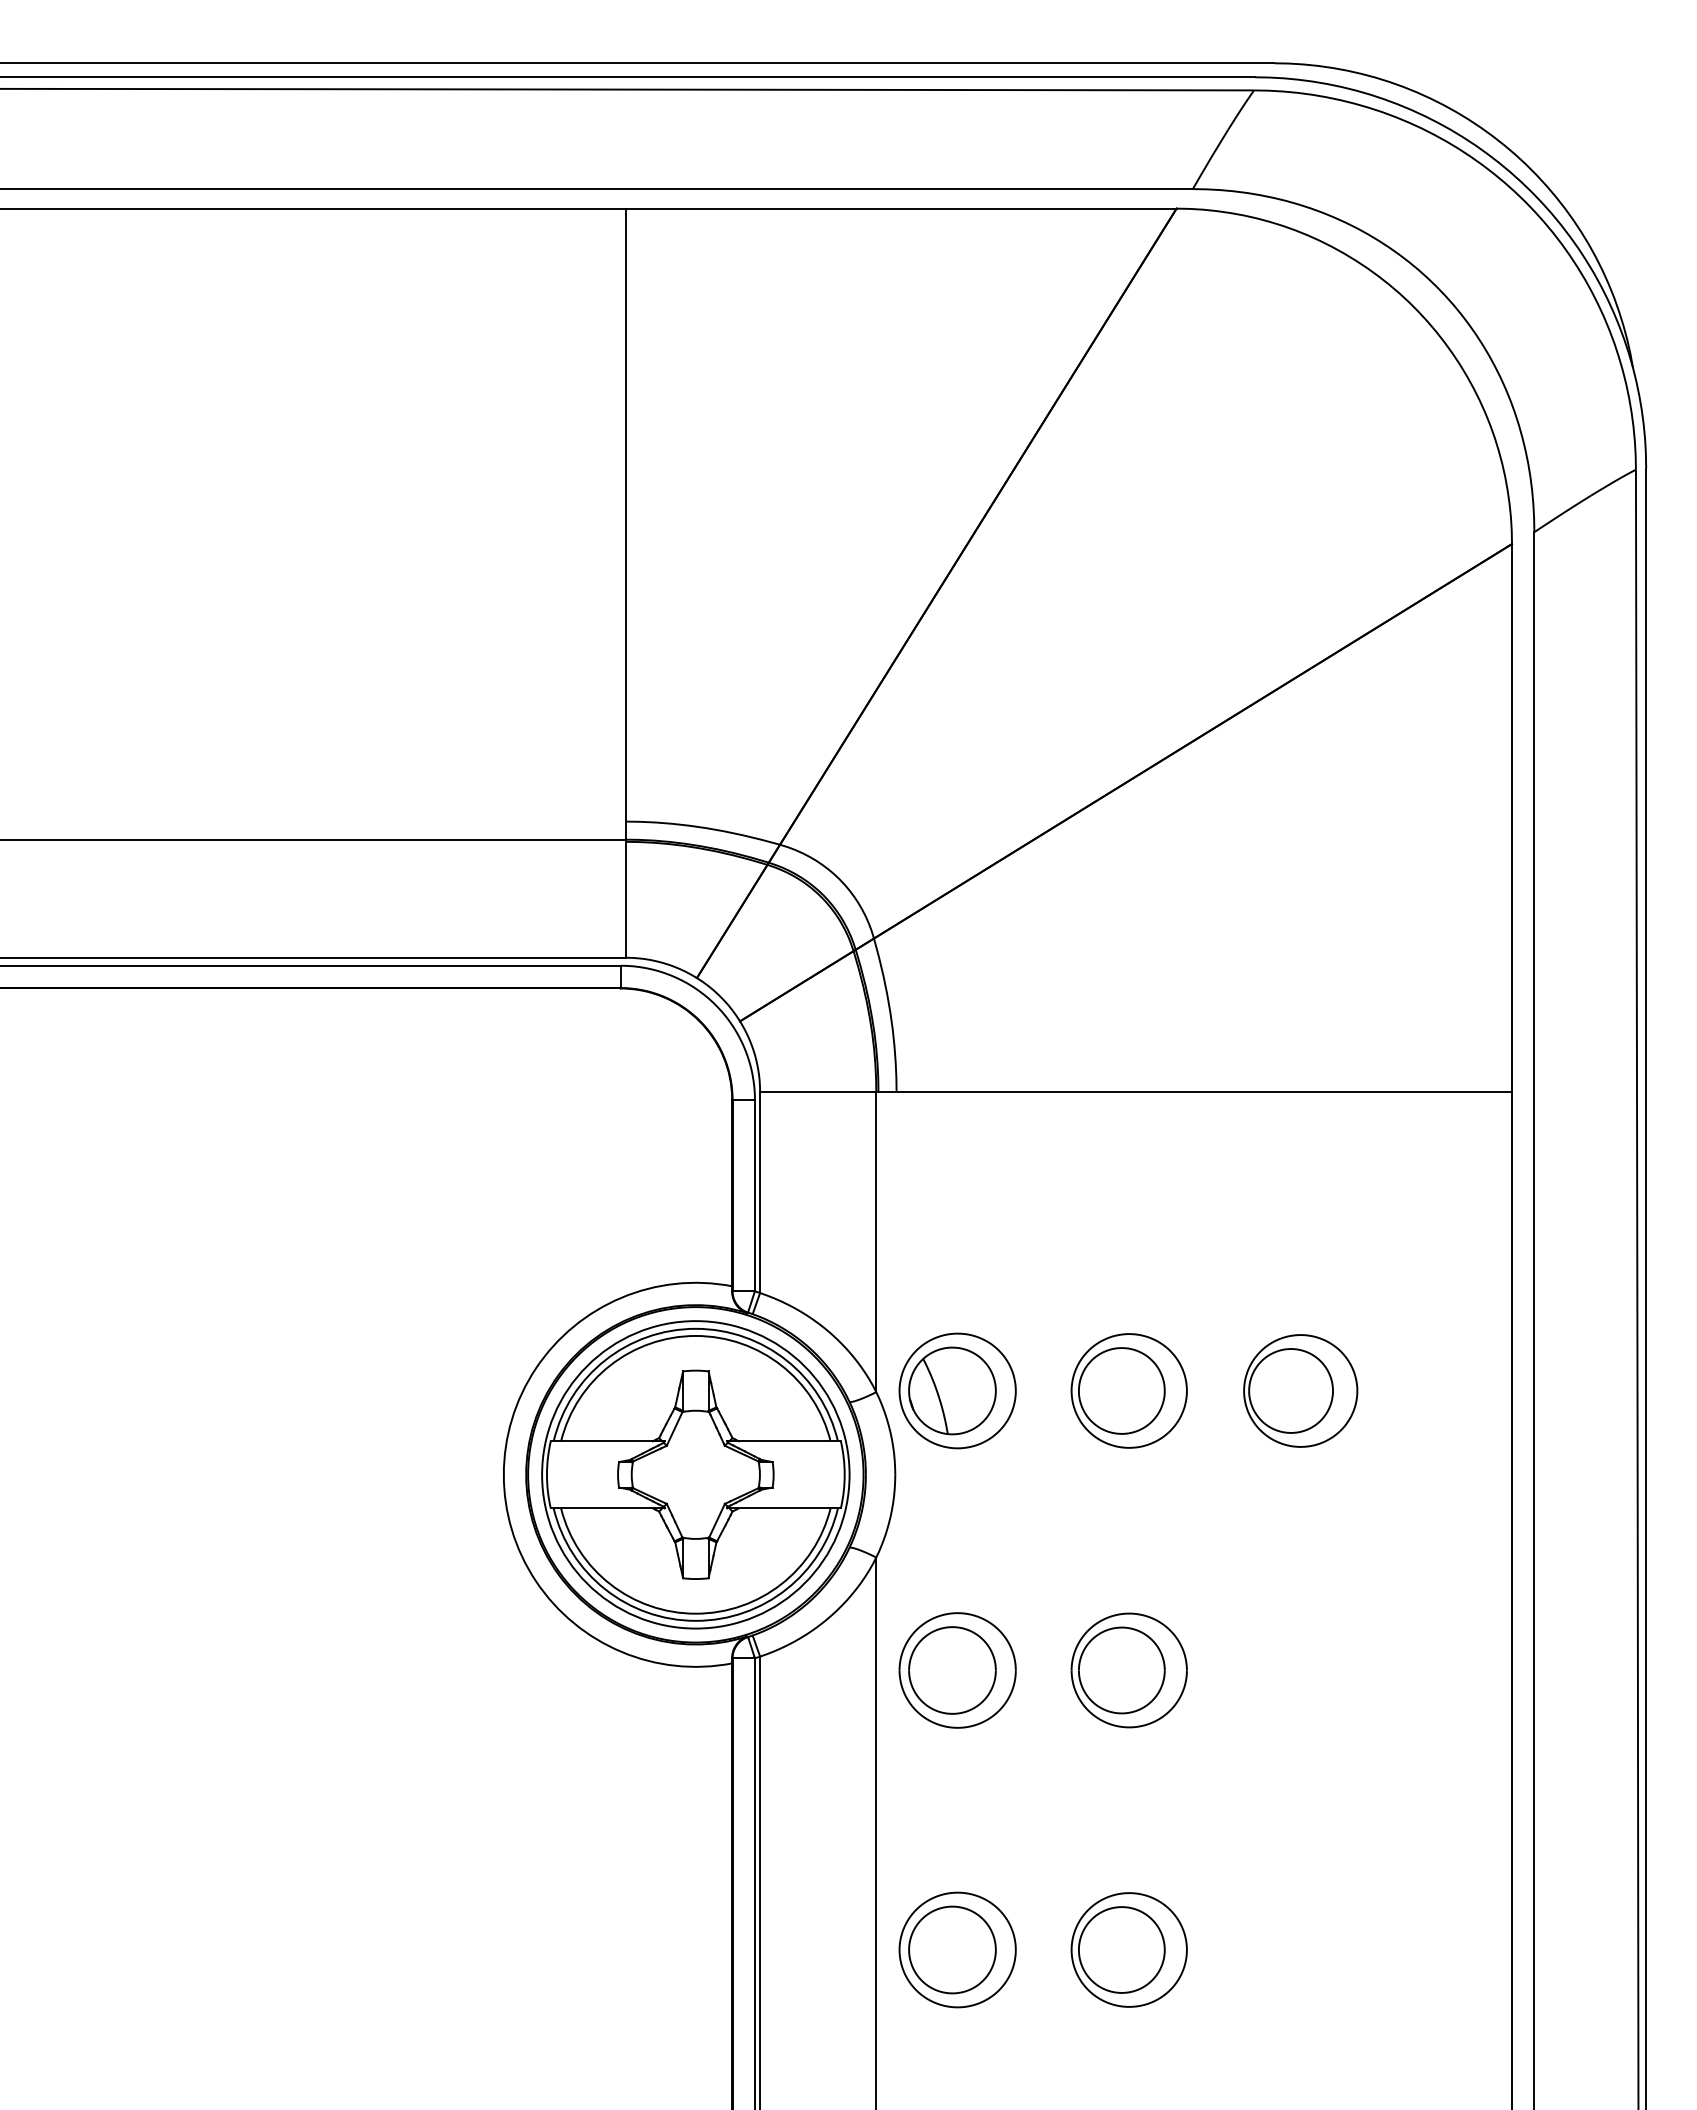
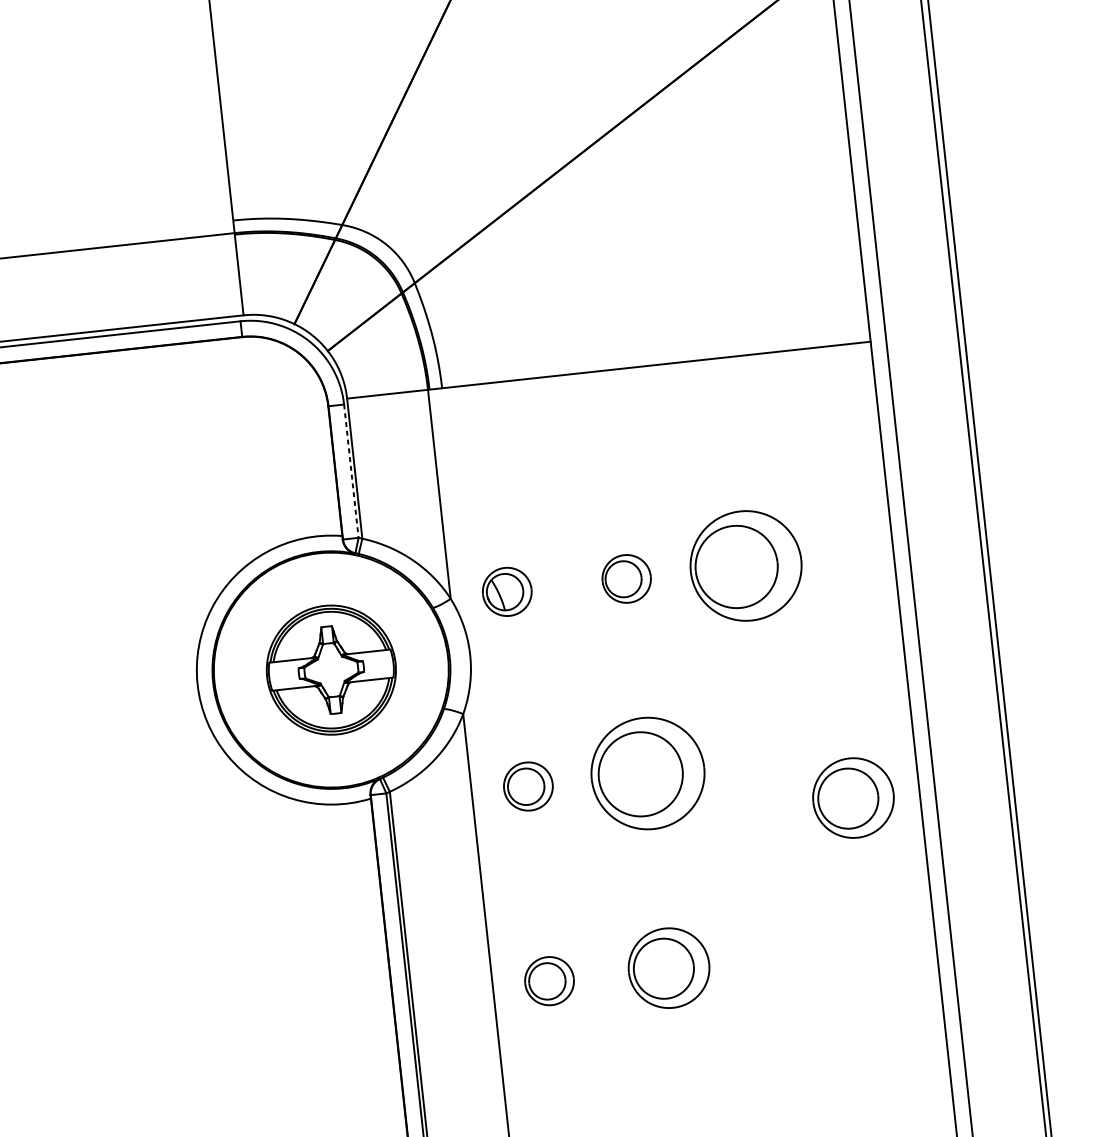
line: (754, 1195) -> (351, 471), solid -> dashed
part: (957, 1390) -> (507, 591), size x0.6
part: (1128, 1390) -> (626, 578), size x0.6
part: (1300, 1390) -> (745, 565), size x1.4
part: (695, 1474) -> (331, 669), size x0.6
part: (957, 1670) -> (528, 786), size x0.6
part: (1128, 1670) -> (647, 773), size x1.4
part: (1416, 1736) -> (852, 797), added
part: (957, 1949) -> (549, 980), size x0.6

